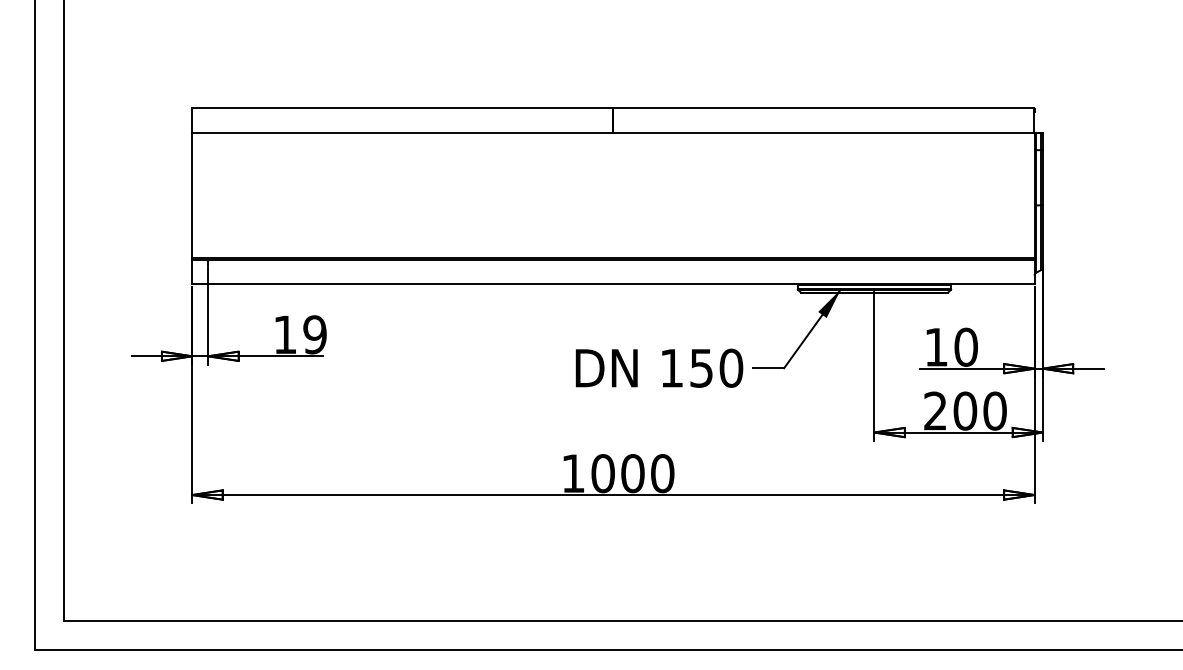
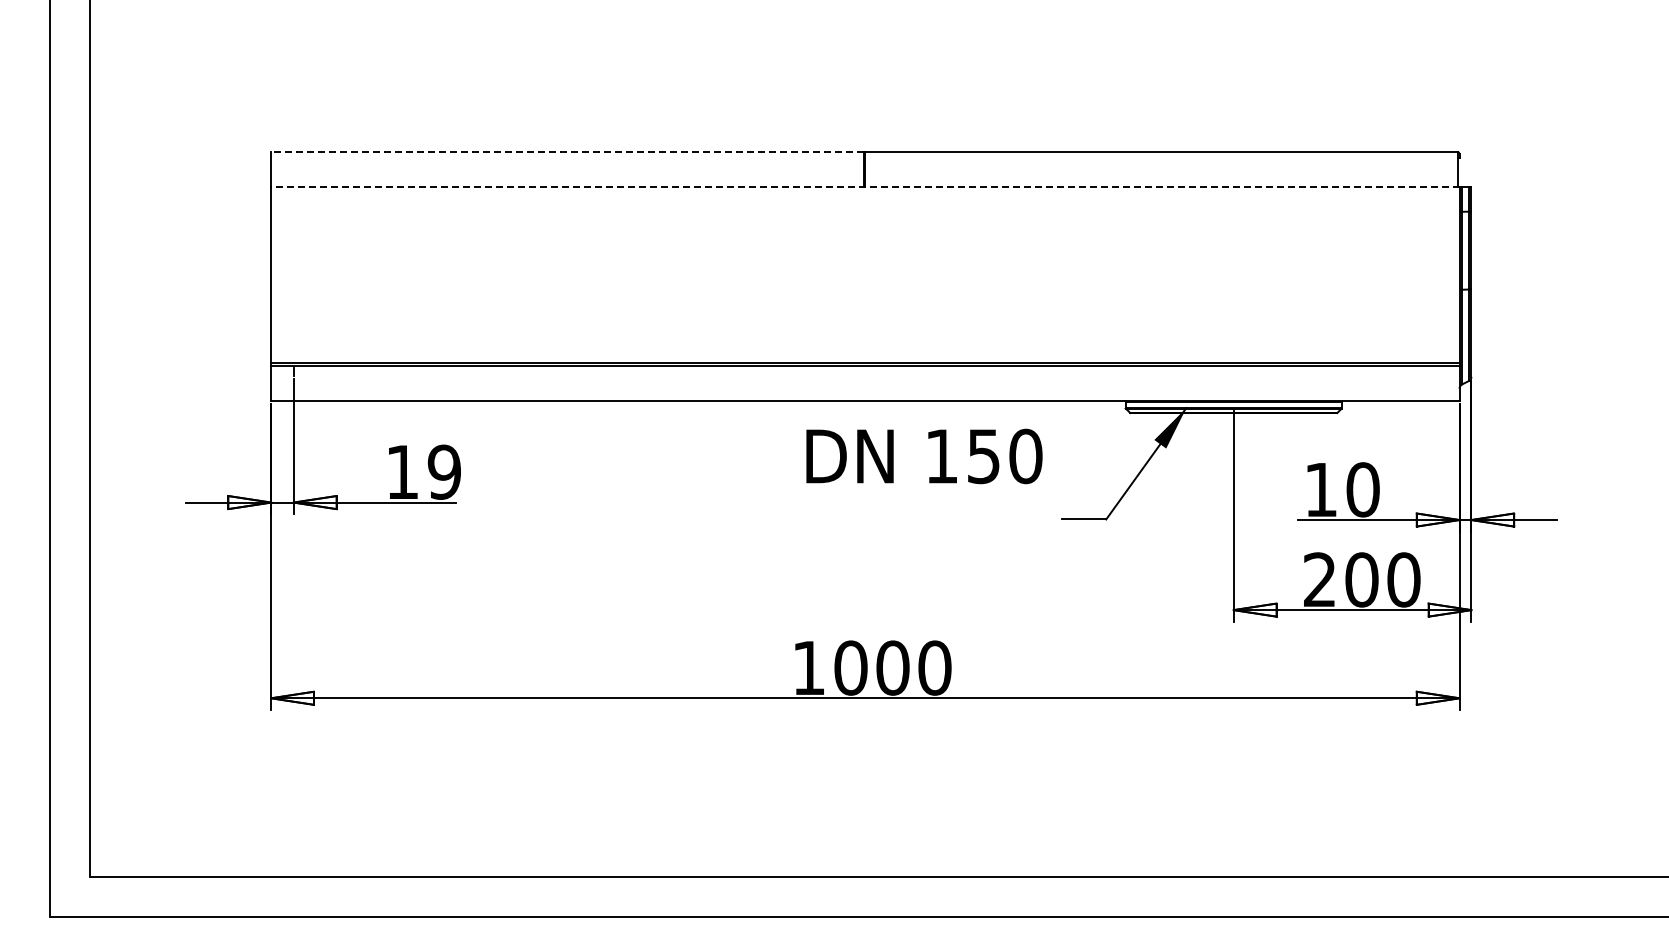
line: (402, 107) -> (567, 151), solid -> dashed
line: (612, 132) -> (864, 187), solid -> dashed
text: (659, 368) -> (924, 456), moved

